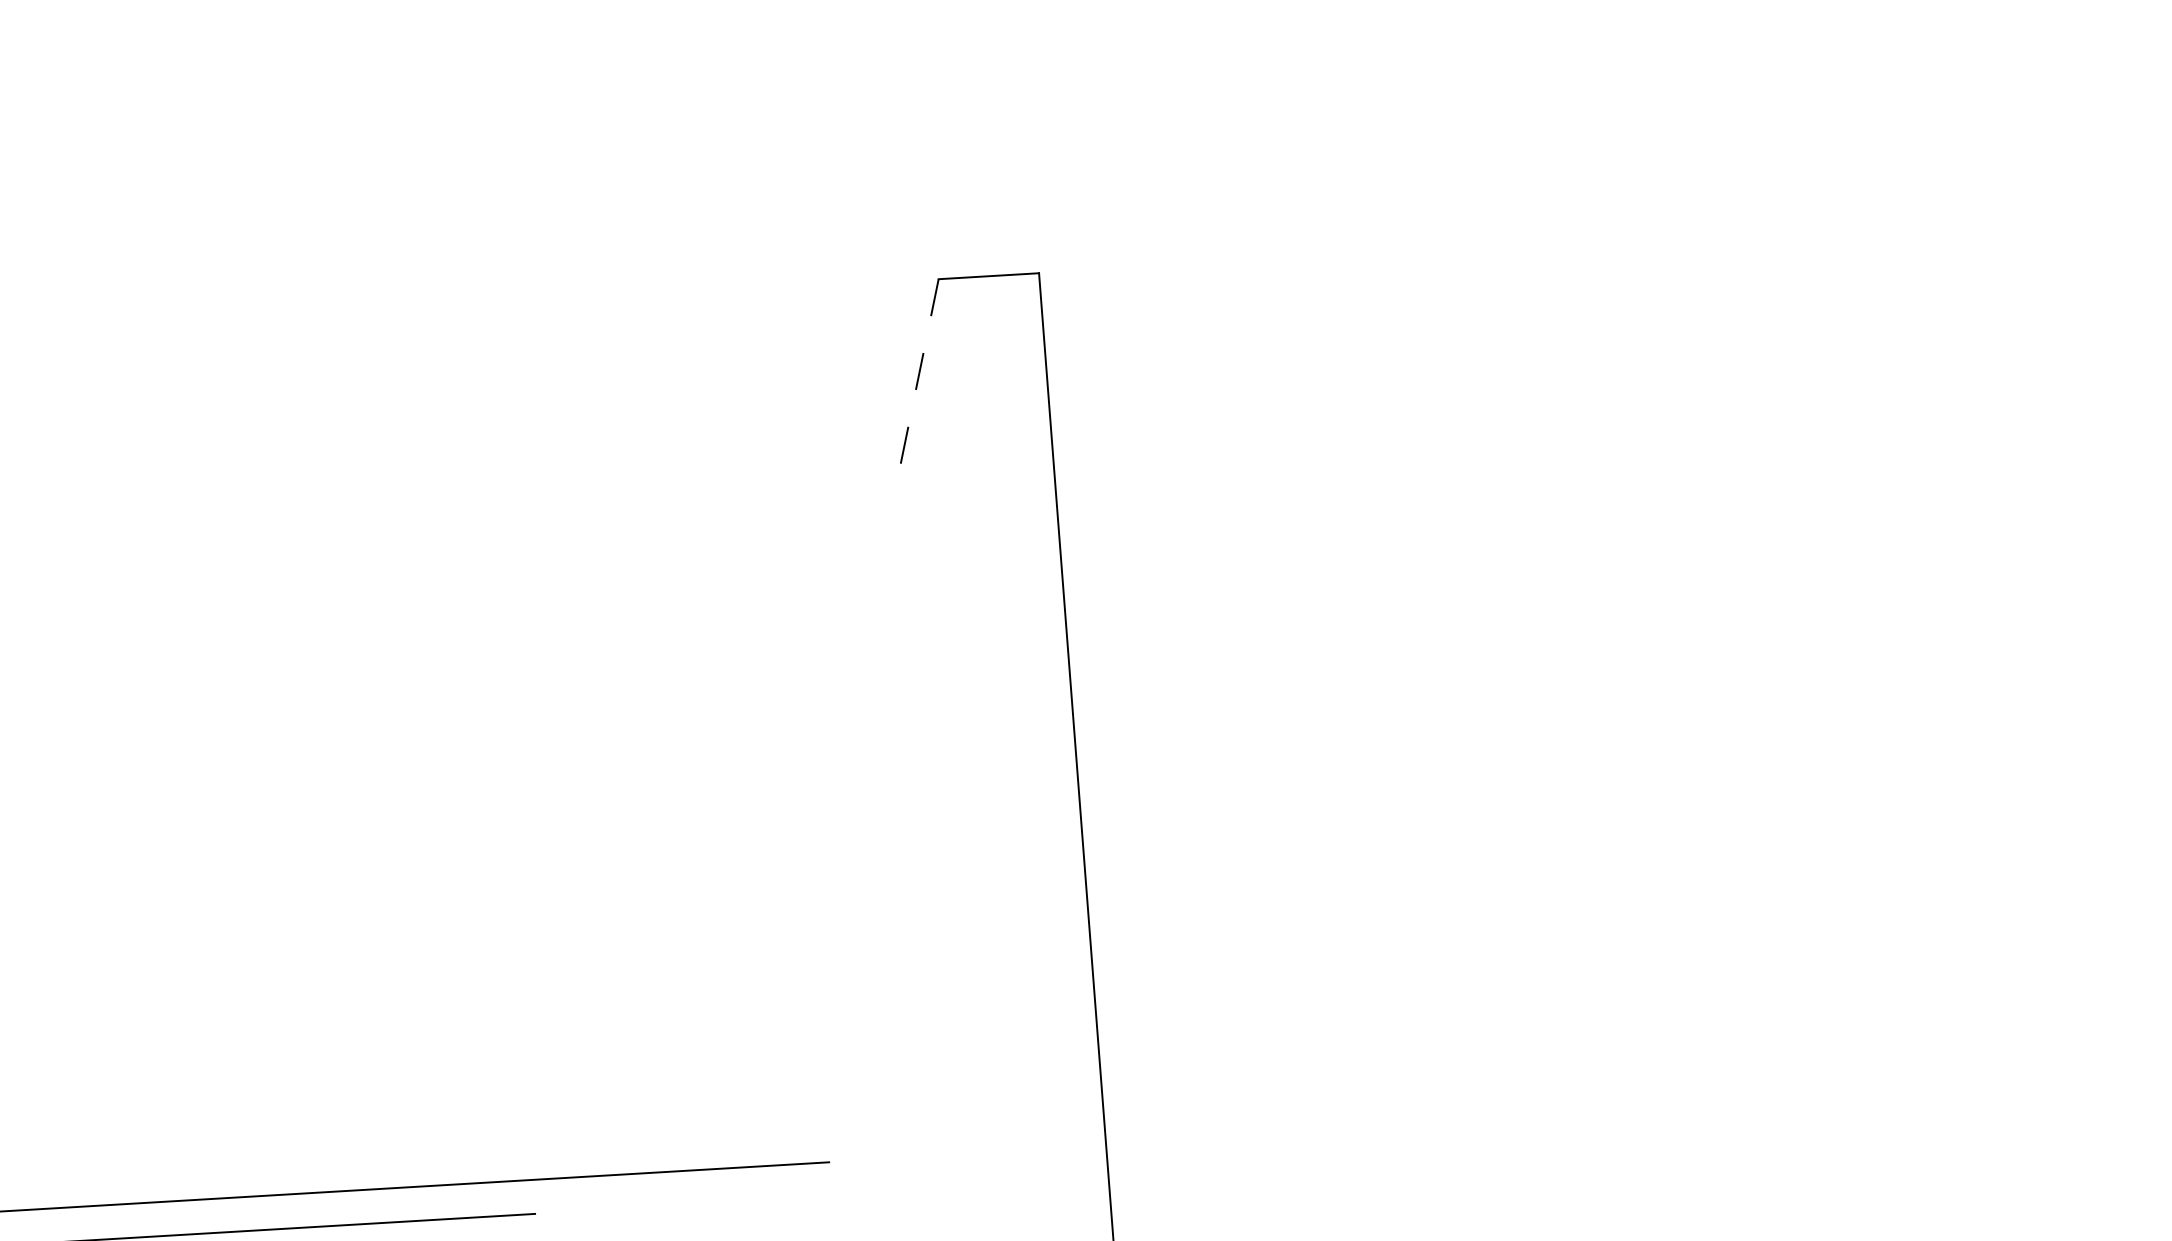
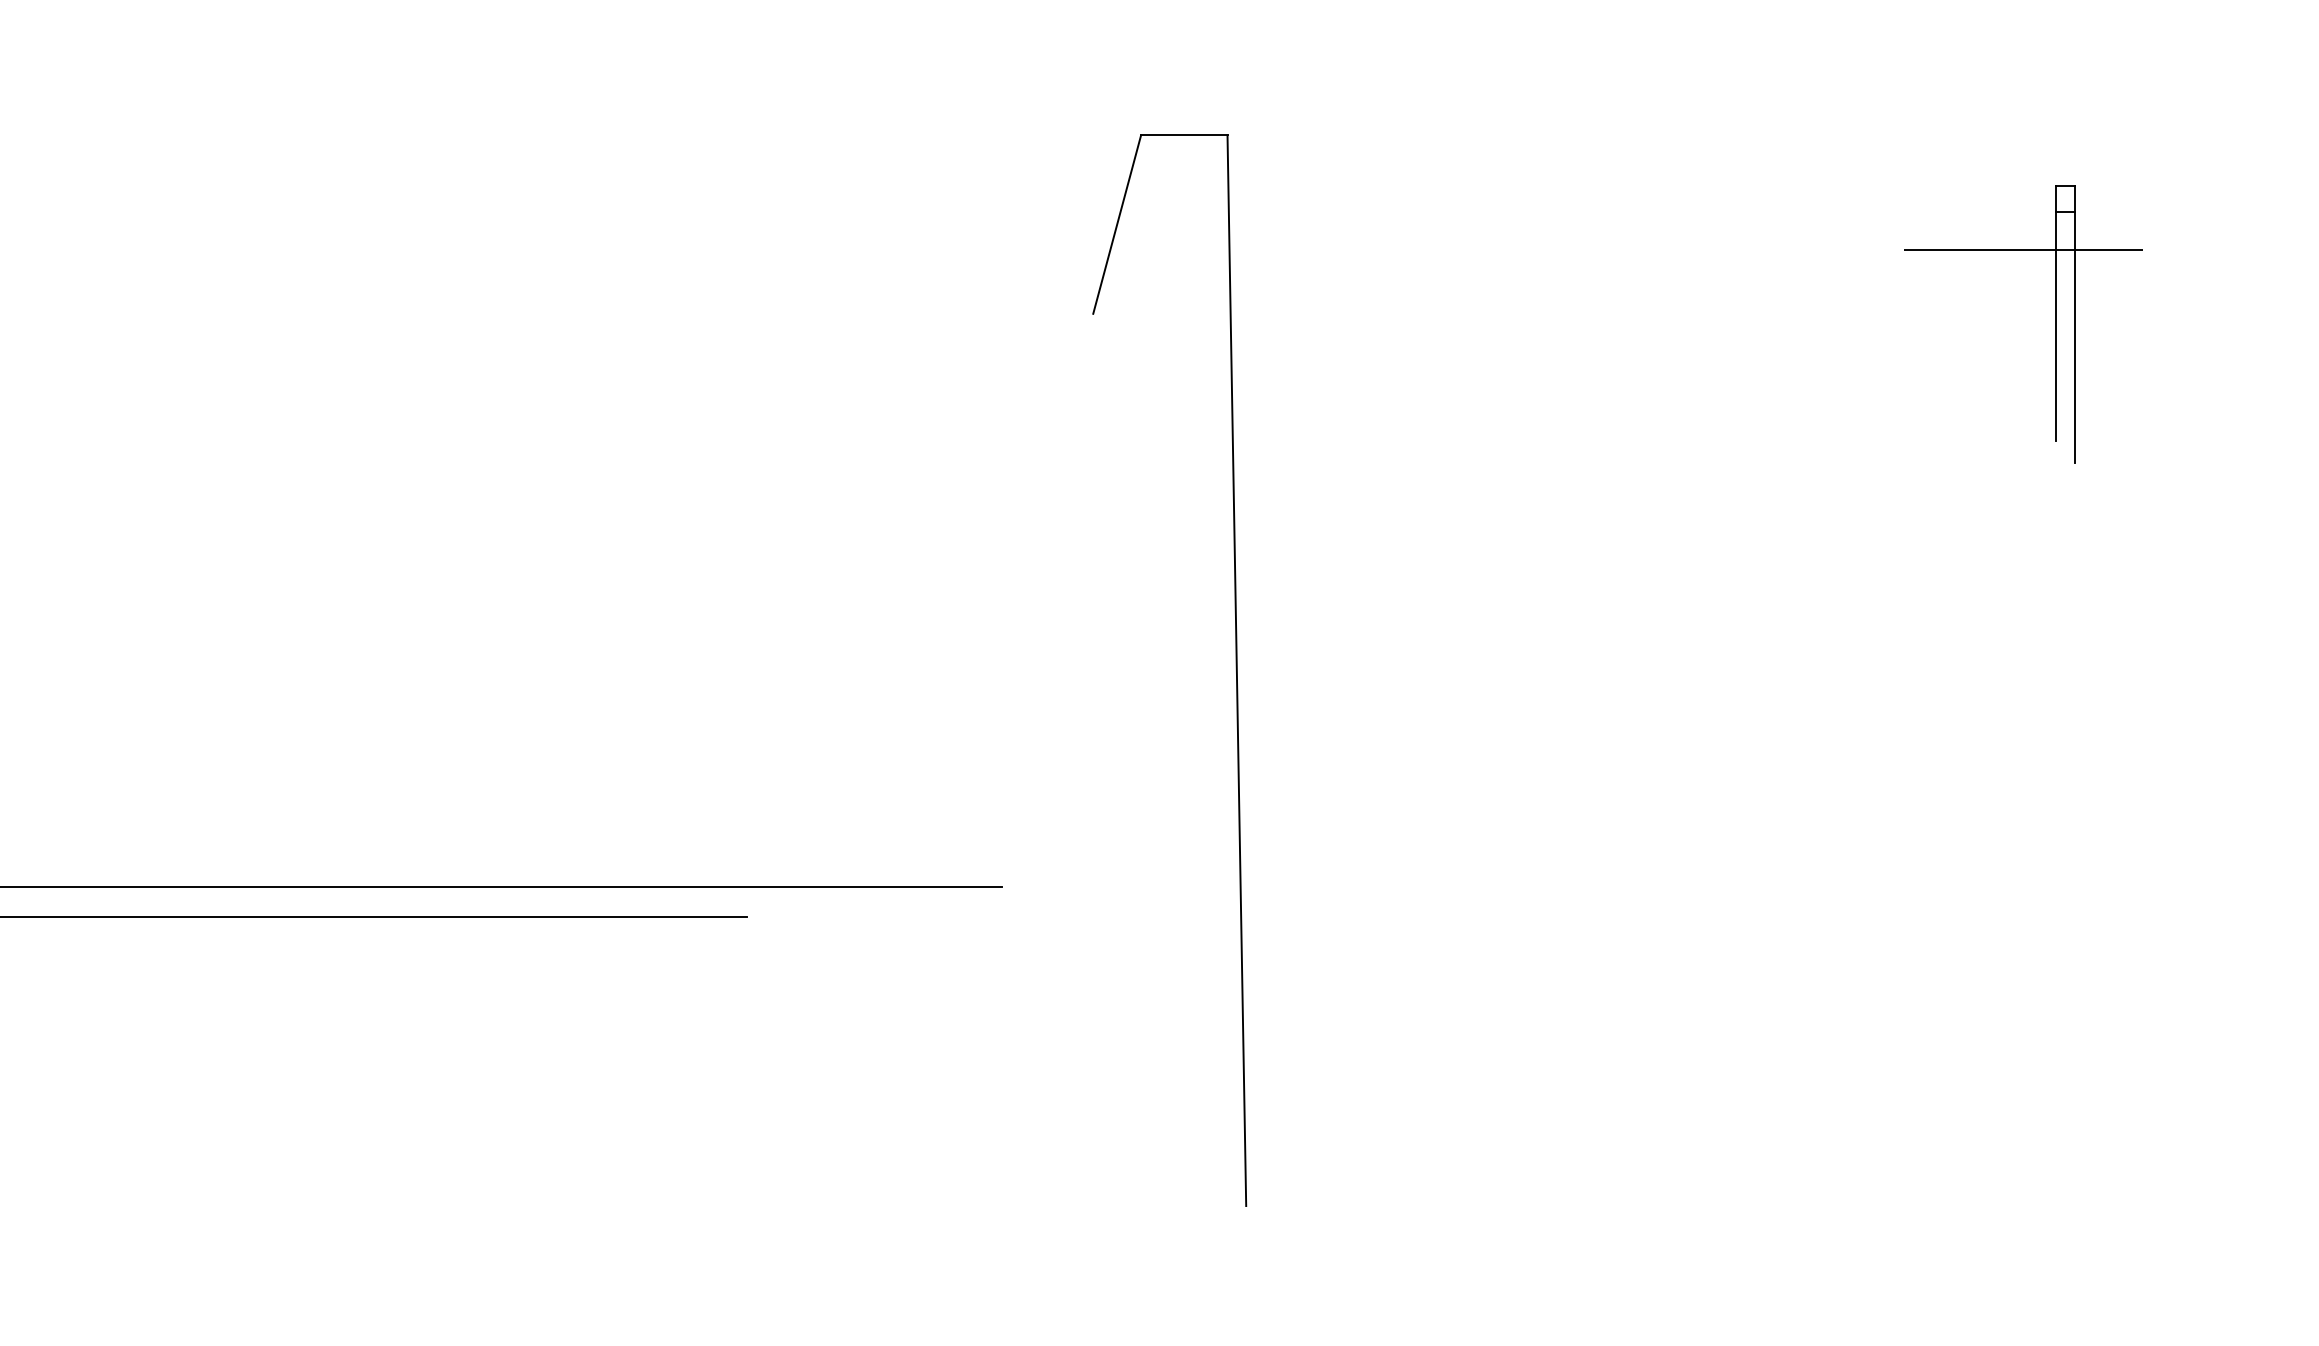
line: (917, 385) -> (1117, 225), dashed -> solid
part: (2013, 435) -> (2055, 324), added

